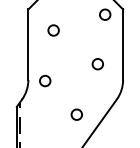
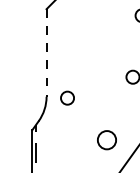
circle: (53, 30) -> (77, 35), removed
line: (28, 45) -> (46, 53), solid -> dashed
circle: (76, 114) -> (106, 139), size x1.4

